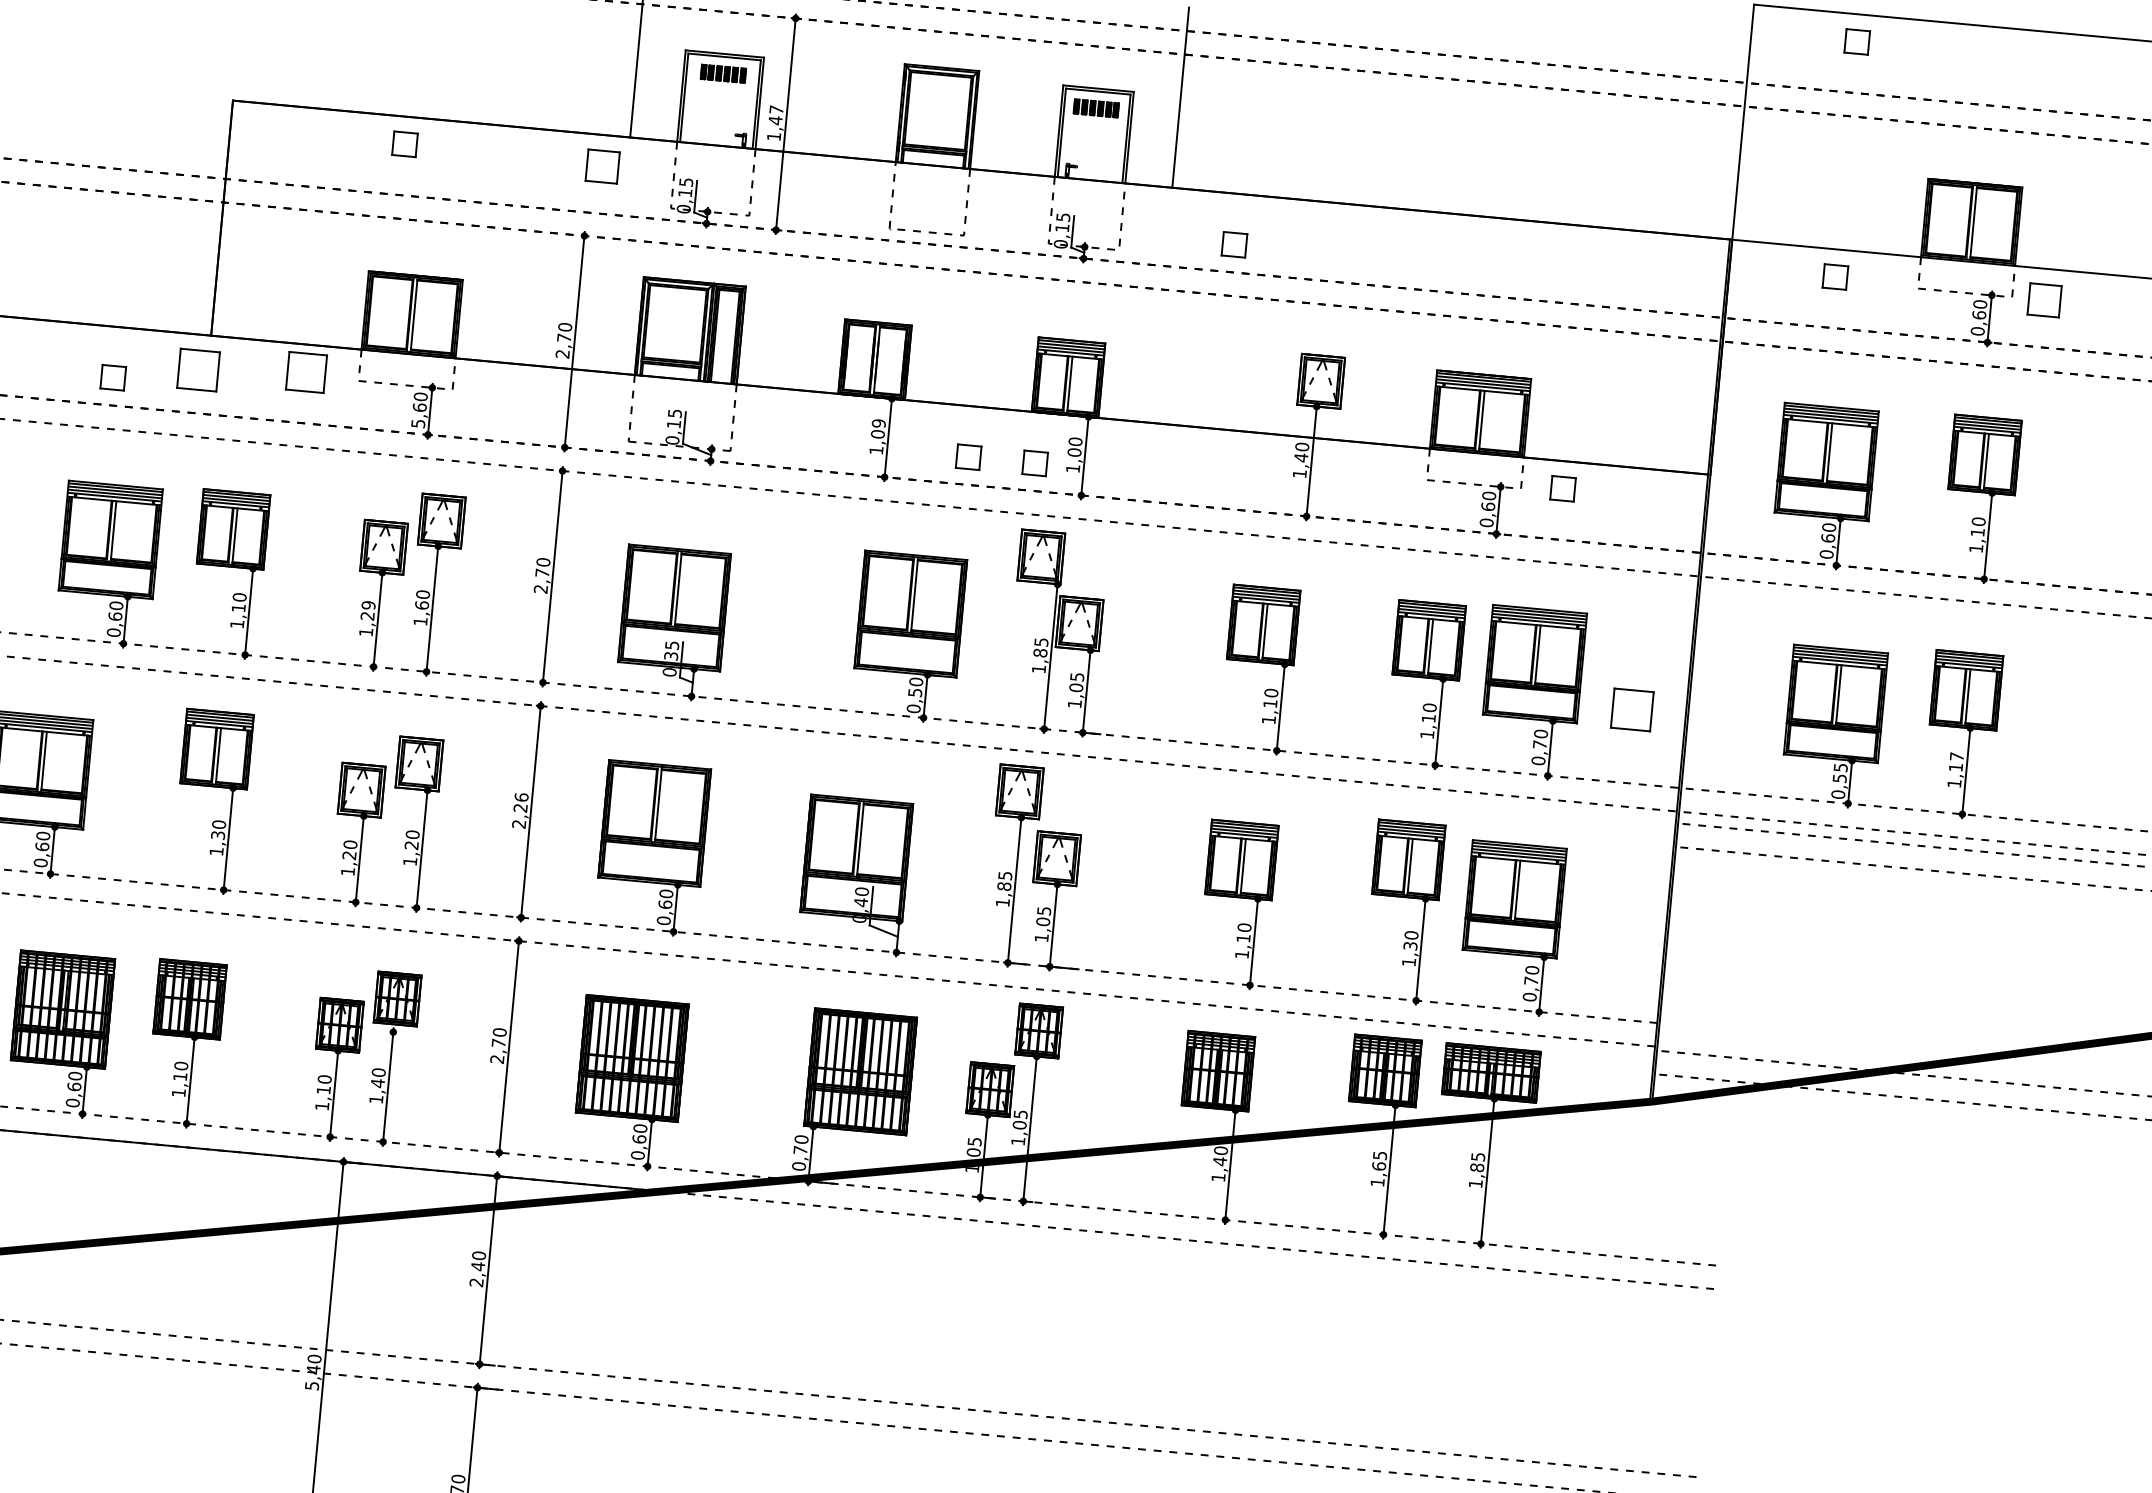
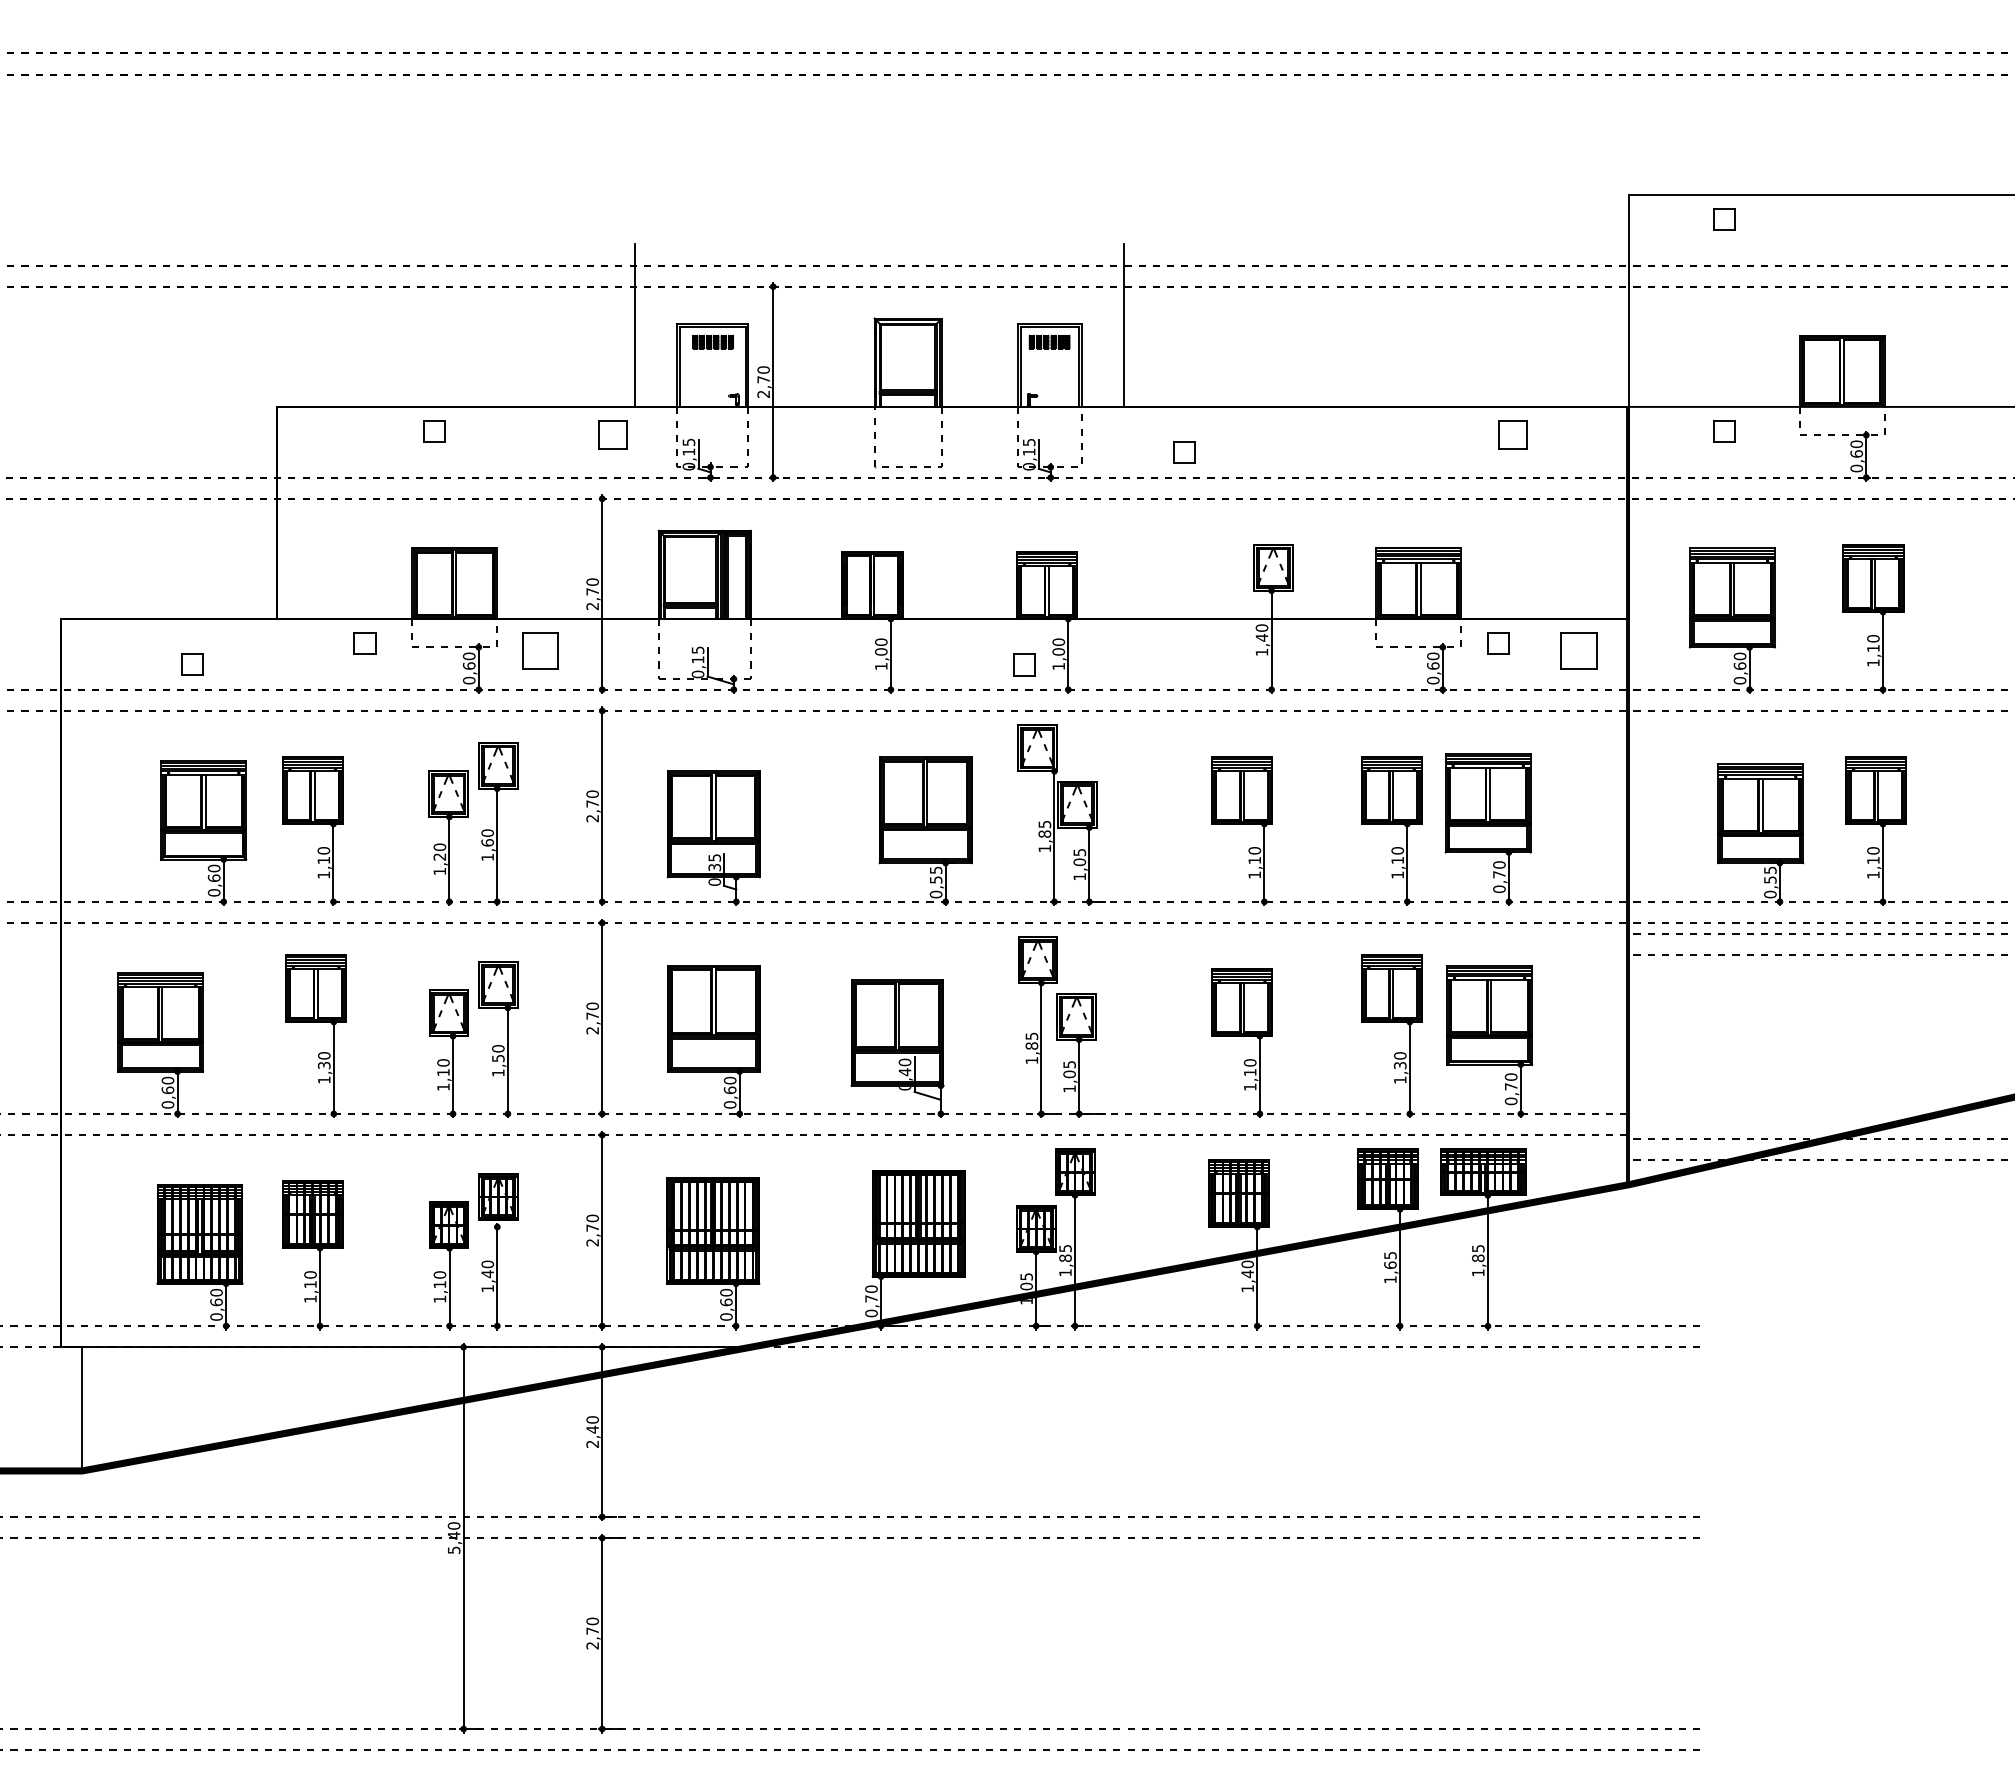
text: (775, 122) -> (763, 381), 1,47 -> 2,70
part: (2044, 299) -> (1512, 434), moved
part: (198, 369) -> (540, 650), moved
part: (306, 371) -> (364, 643), size x0.62
text: (417, 423) -> (468, 680), 5,60 -> 0,60
text: (879, 423) -> (881, 642), 1,09 -> 1,00
part: (968, 456) -> (964, 664), removed
text: (368, 605) -> (439, 847), 1,29 -> 1,20
text: (915, 682) -> (935, 870), 0,50 -> 0,55
part: (1631, 709) -> (1578, 650), moved
text: (1957, 756) -> (1873, 850), 1,17 -> 1,10
text: (521, 802) -> (592, 1010), 2,26 -> 2,70
text: (411, 845) -> (498, 1058), 1,20 -> 1,50
text: (349, 855) -> (443, 1072), 1,20 -> 1,10
text: (1019, 1125) -> (1065, 1258), 1,05 -> 1,85

